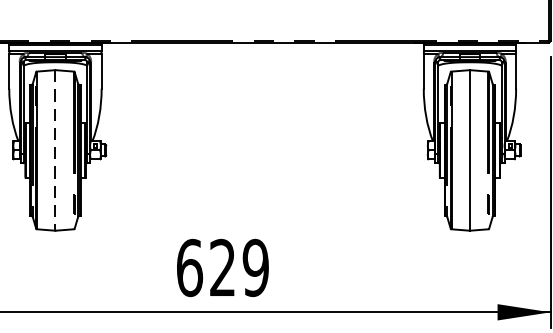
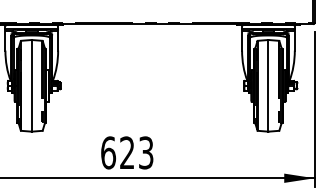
line: (54, 149) -> (31, 85), dashed -> solid
text: (254, 267) -> (145, 152), 629 -> 623

